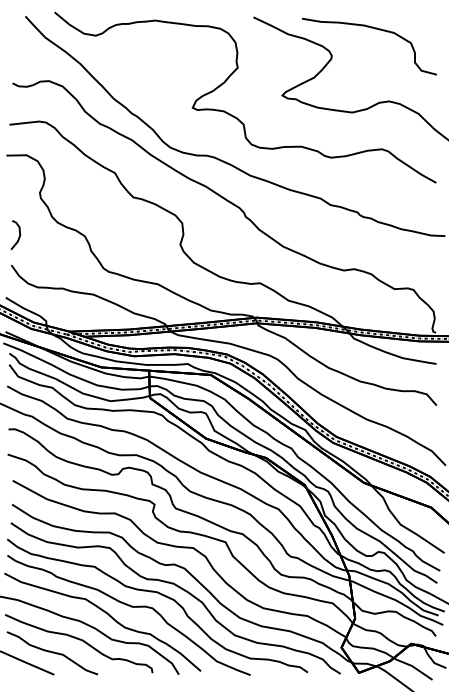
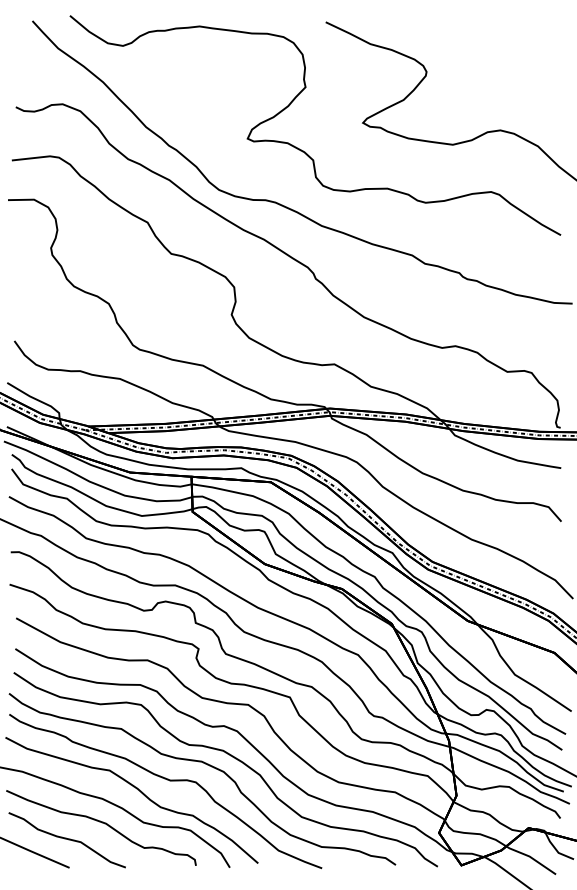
curve: (371, 28) -> (477, 36), removed
curve: (19, 235) -> (24, 302), removed

